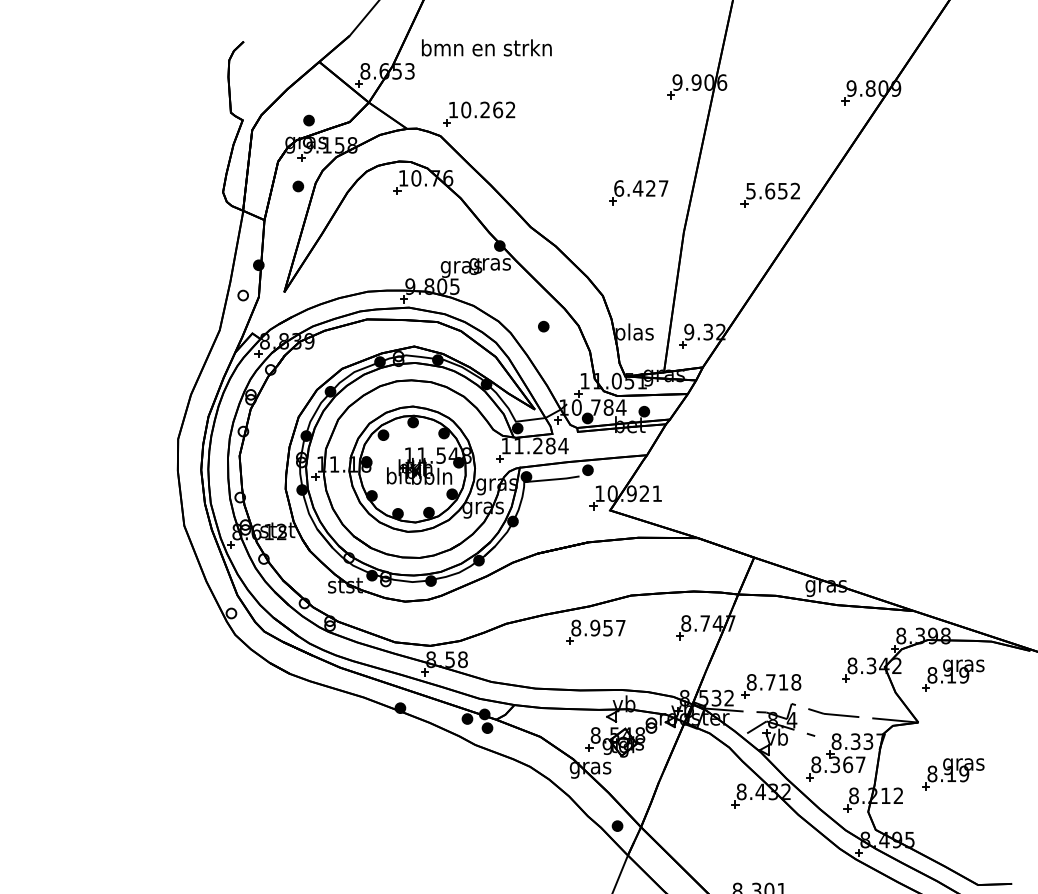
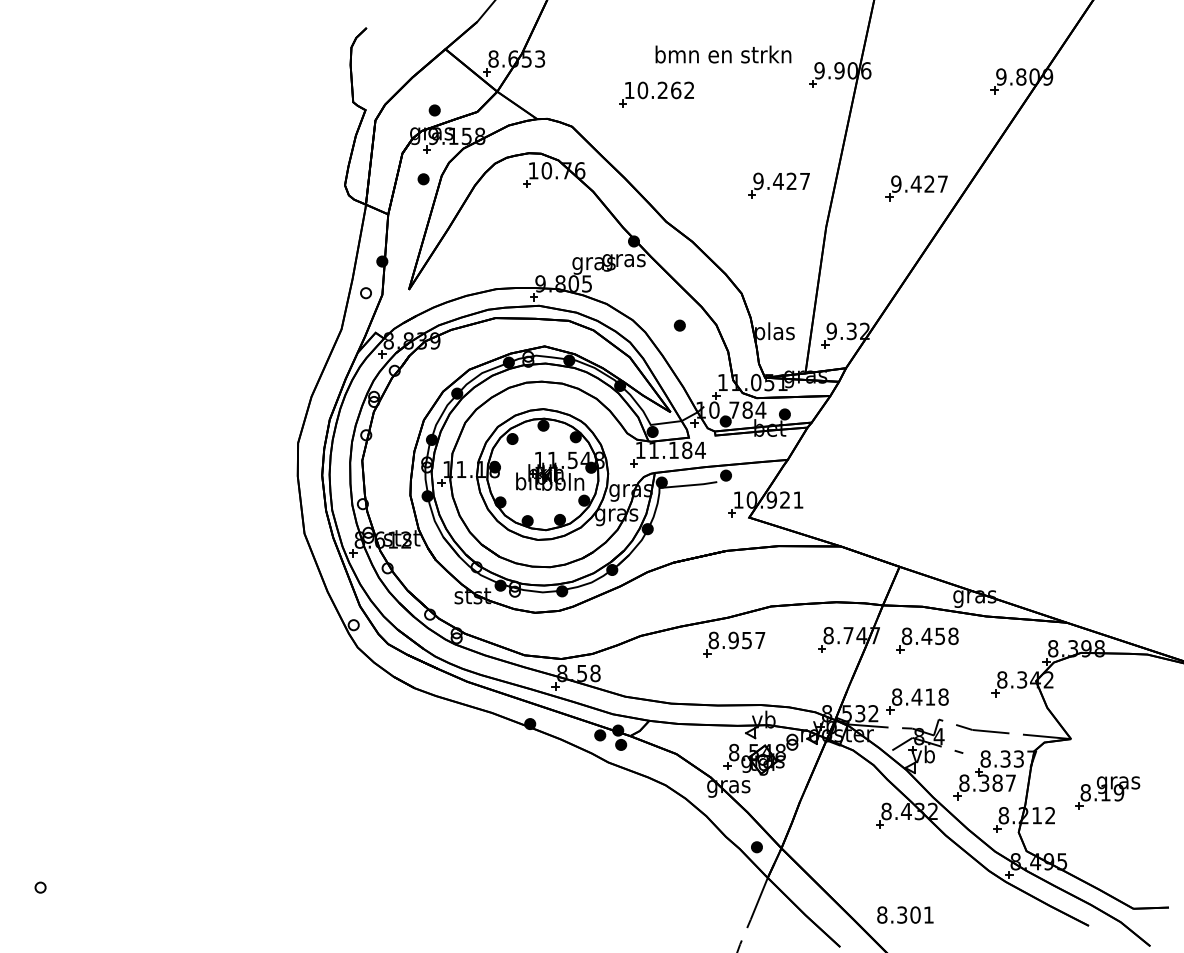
text: (486, 47) -> (723, 54), moved
part: (479, 113) -> (656, 94), moved
text: (619, 188) -> (758, 181), 6.427 -> 9.427
text: (773, 190) -> (919, 183), 5.652 -> 9.427
text: (537, 445) -> (673, 449), 11.284 -> 11.184
part: (780, 628) -> (927, 640), added
part: (953, 675) -> (1107, 689), removed
text: (770, 681) -> (916, 696), 8.718 -> 8.418
text: (847, 764) -> (997, 782), 8.367 -> 8.387

